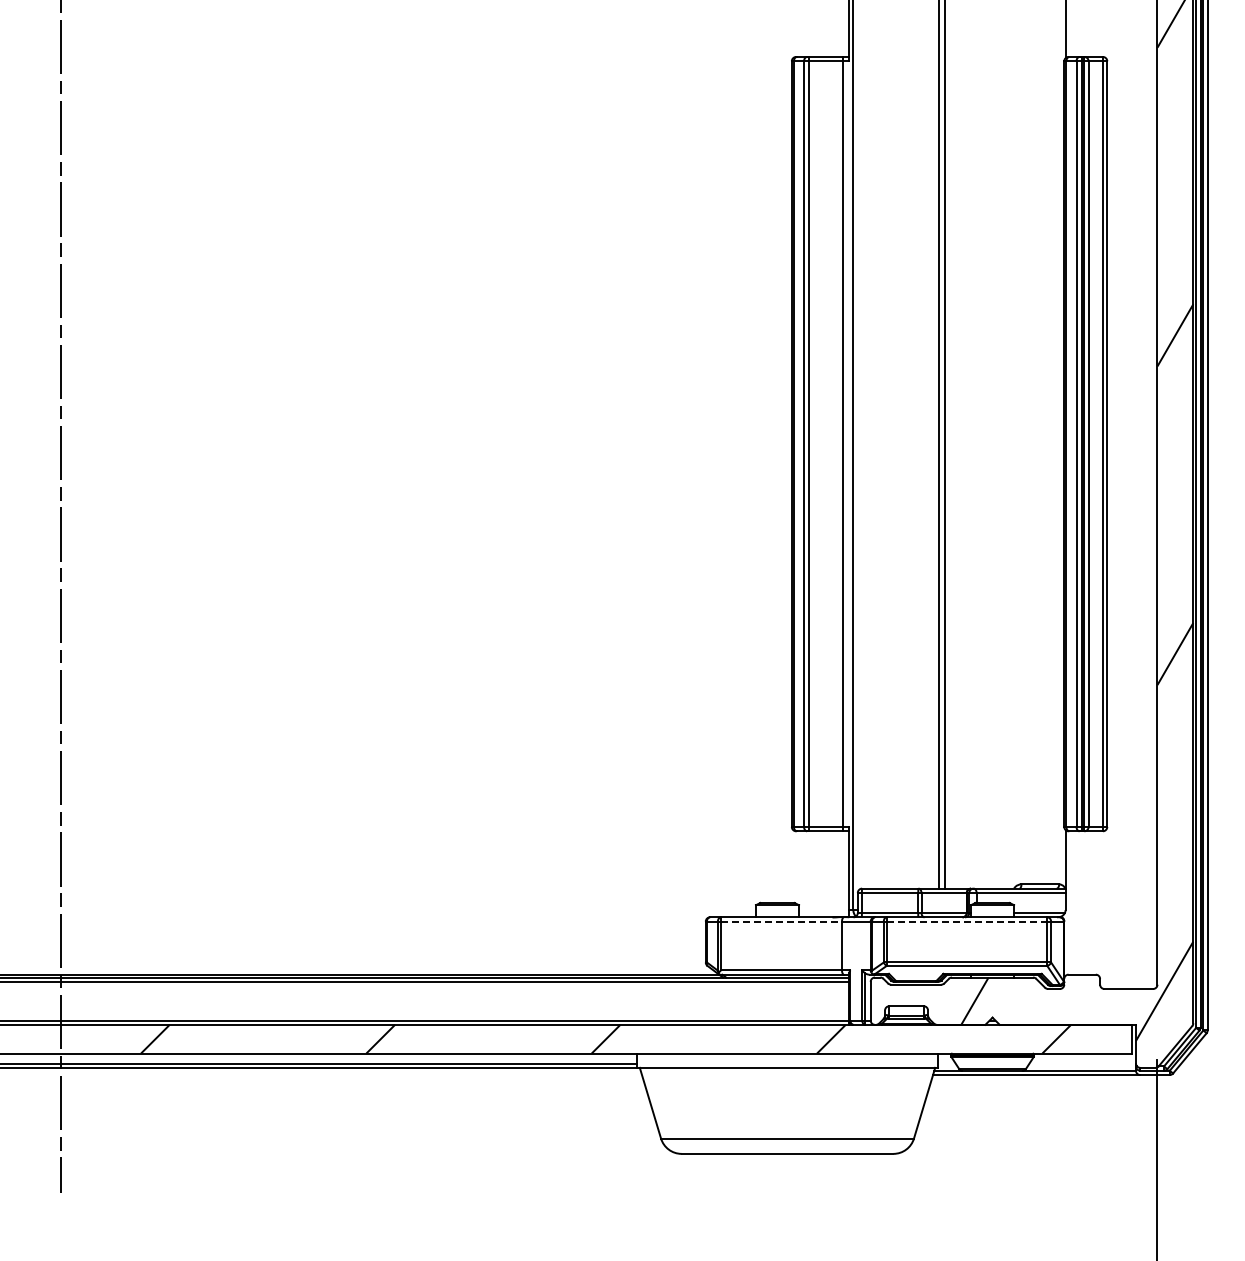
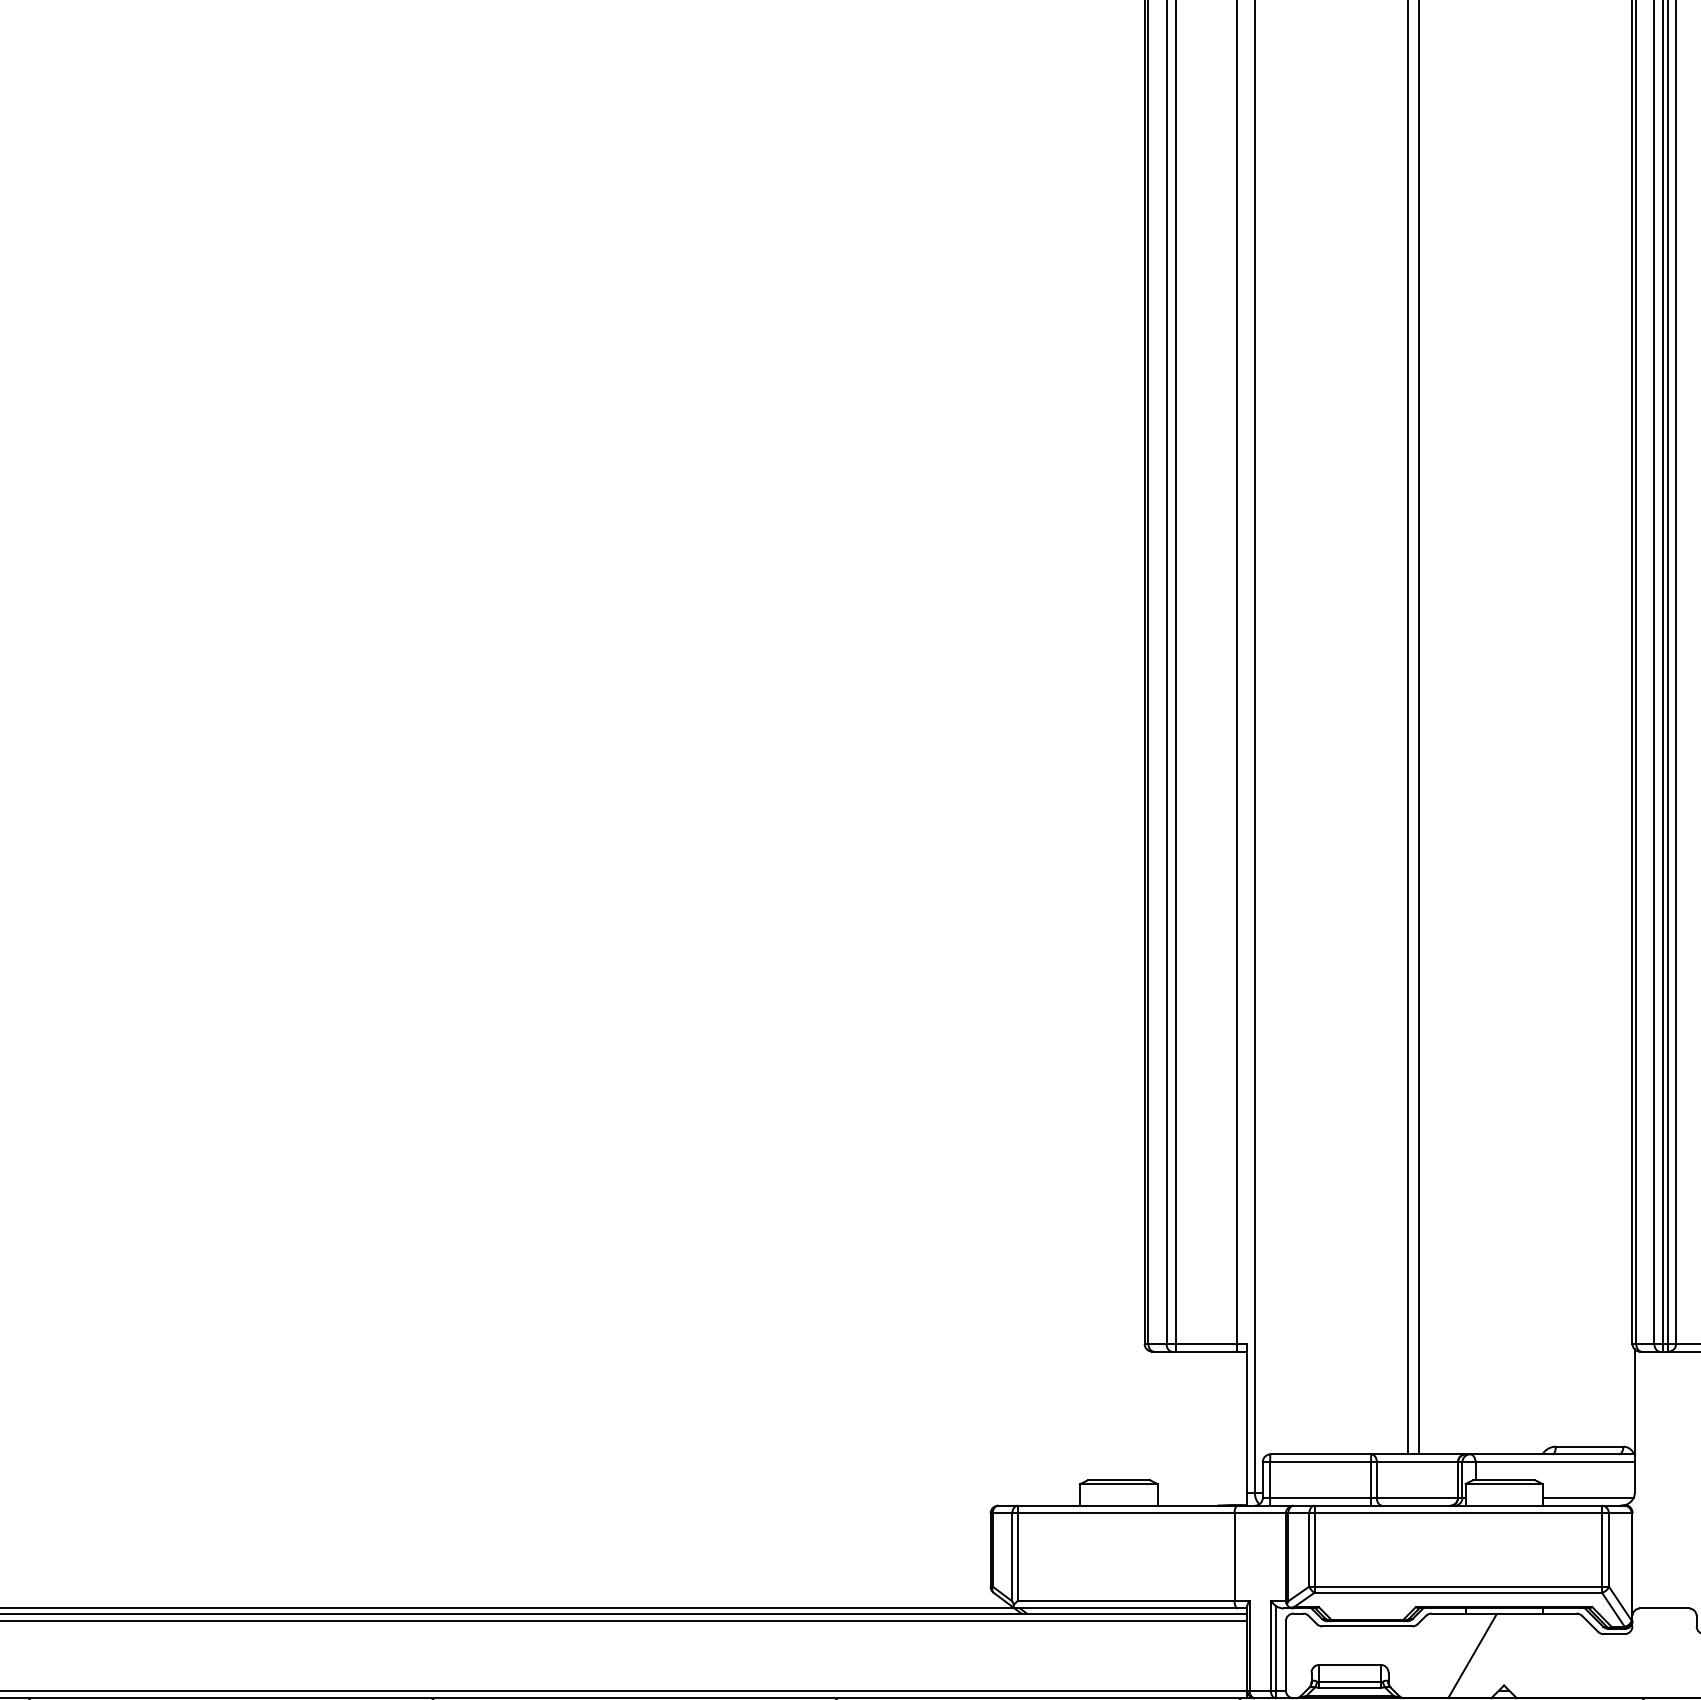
line: (782, 921) -> (1127, 1513), dashed -> solid
line: (967, 921) -> (1459, 1513), dashed -> solid

